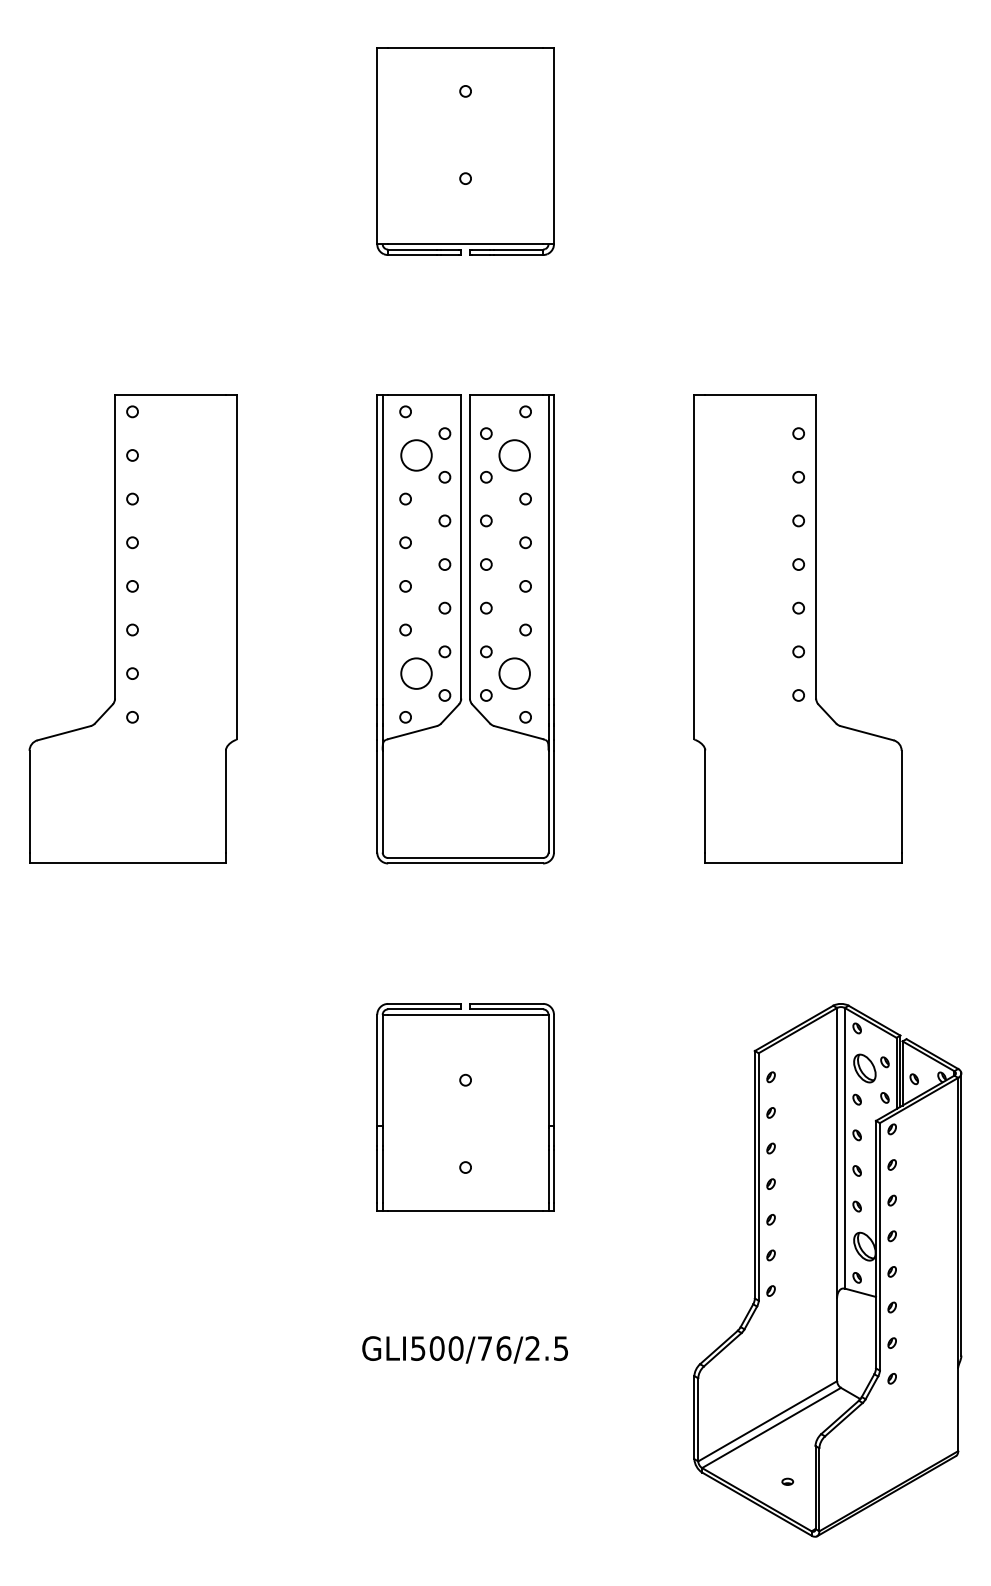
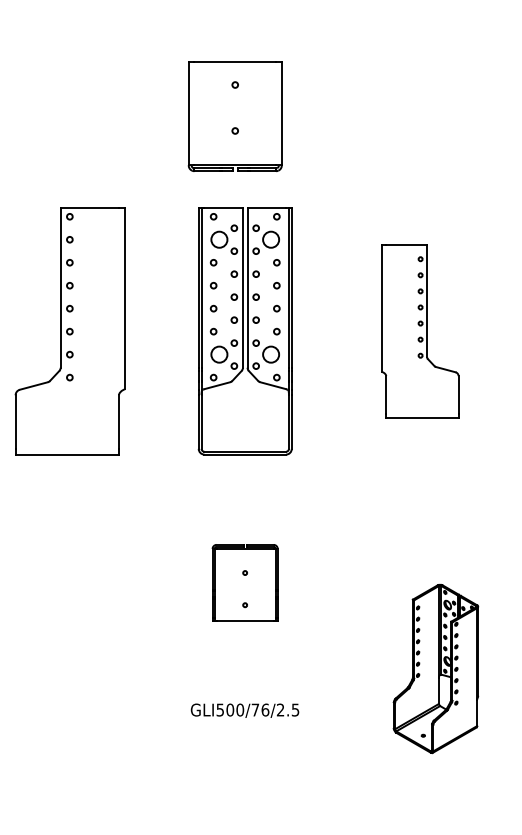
part: (464, 151) -> (234, 116), moved
part: (798, 629) -> (420, 331), size x0.7
part: (464, 1106) -> (244, 582), size x0.7
part: (826, 1269) -> (435, 668), size x0.6

